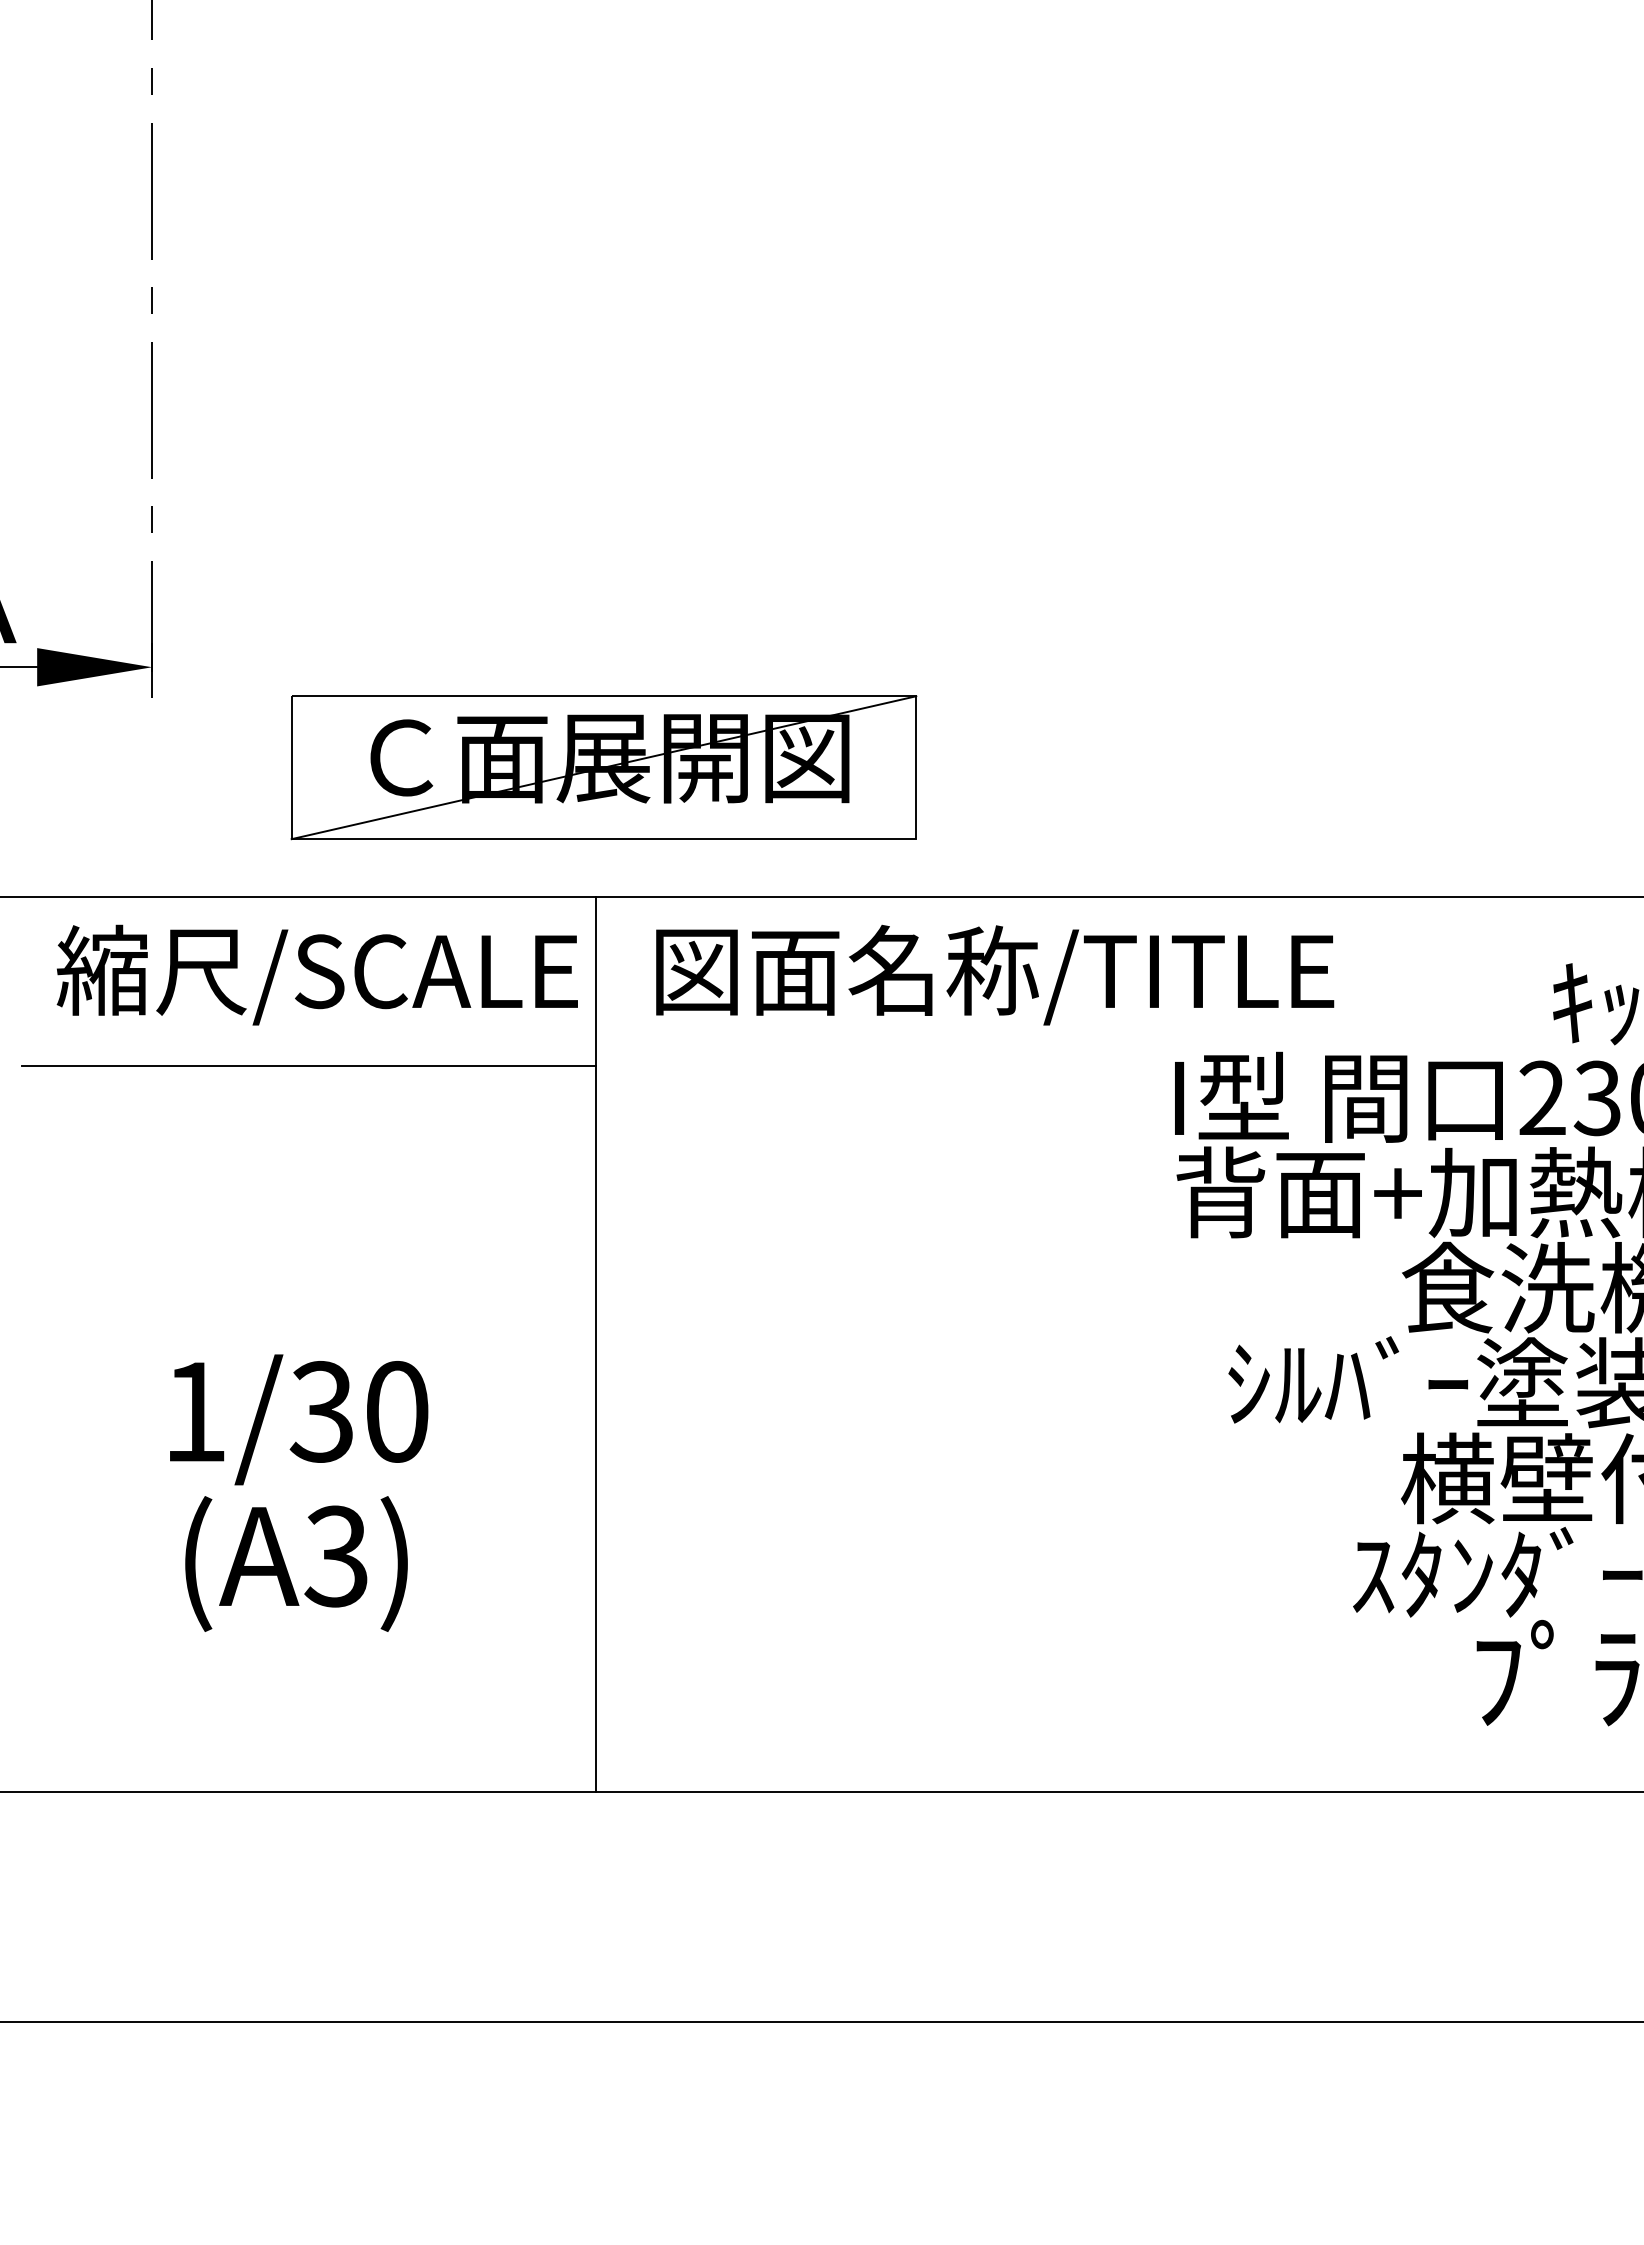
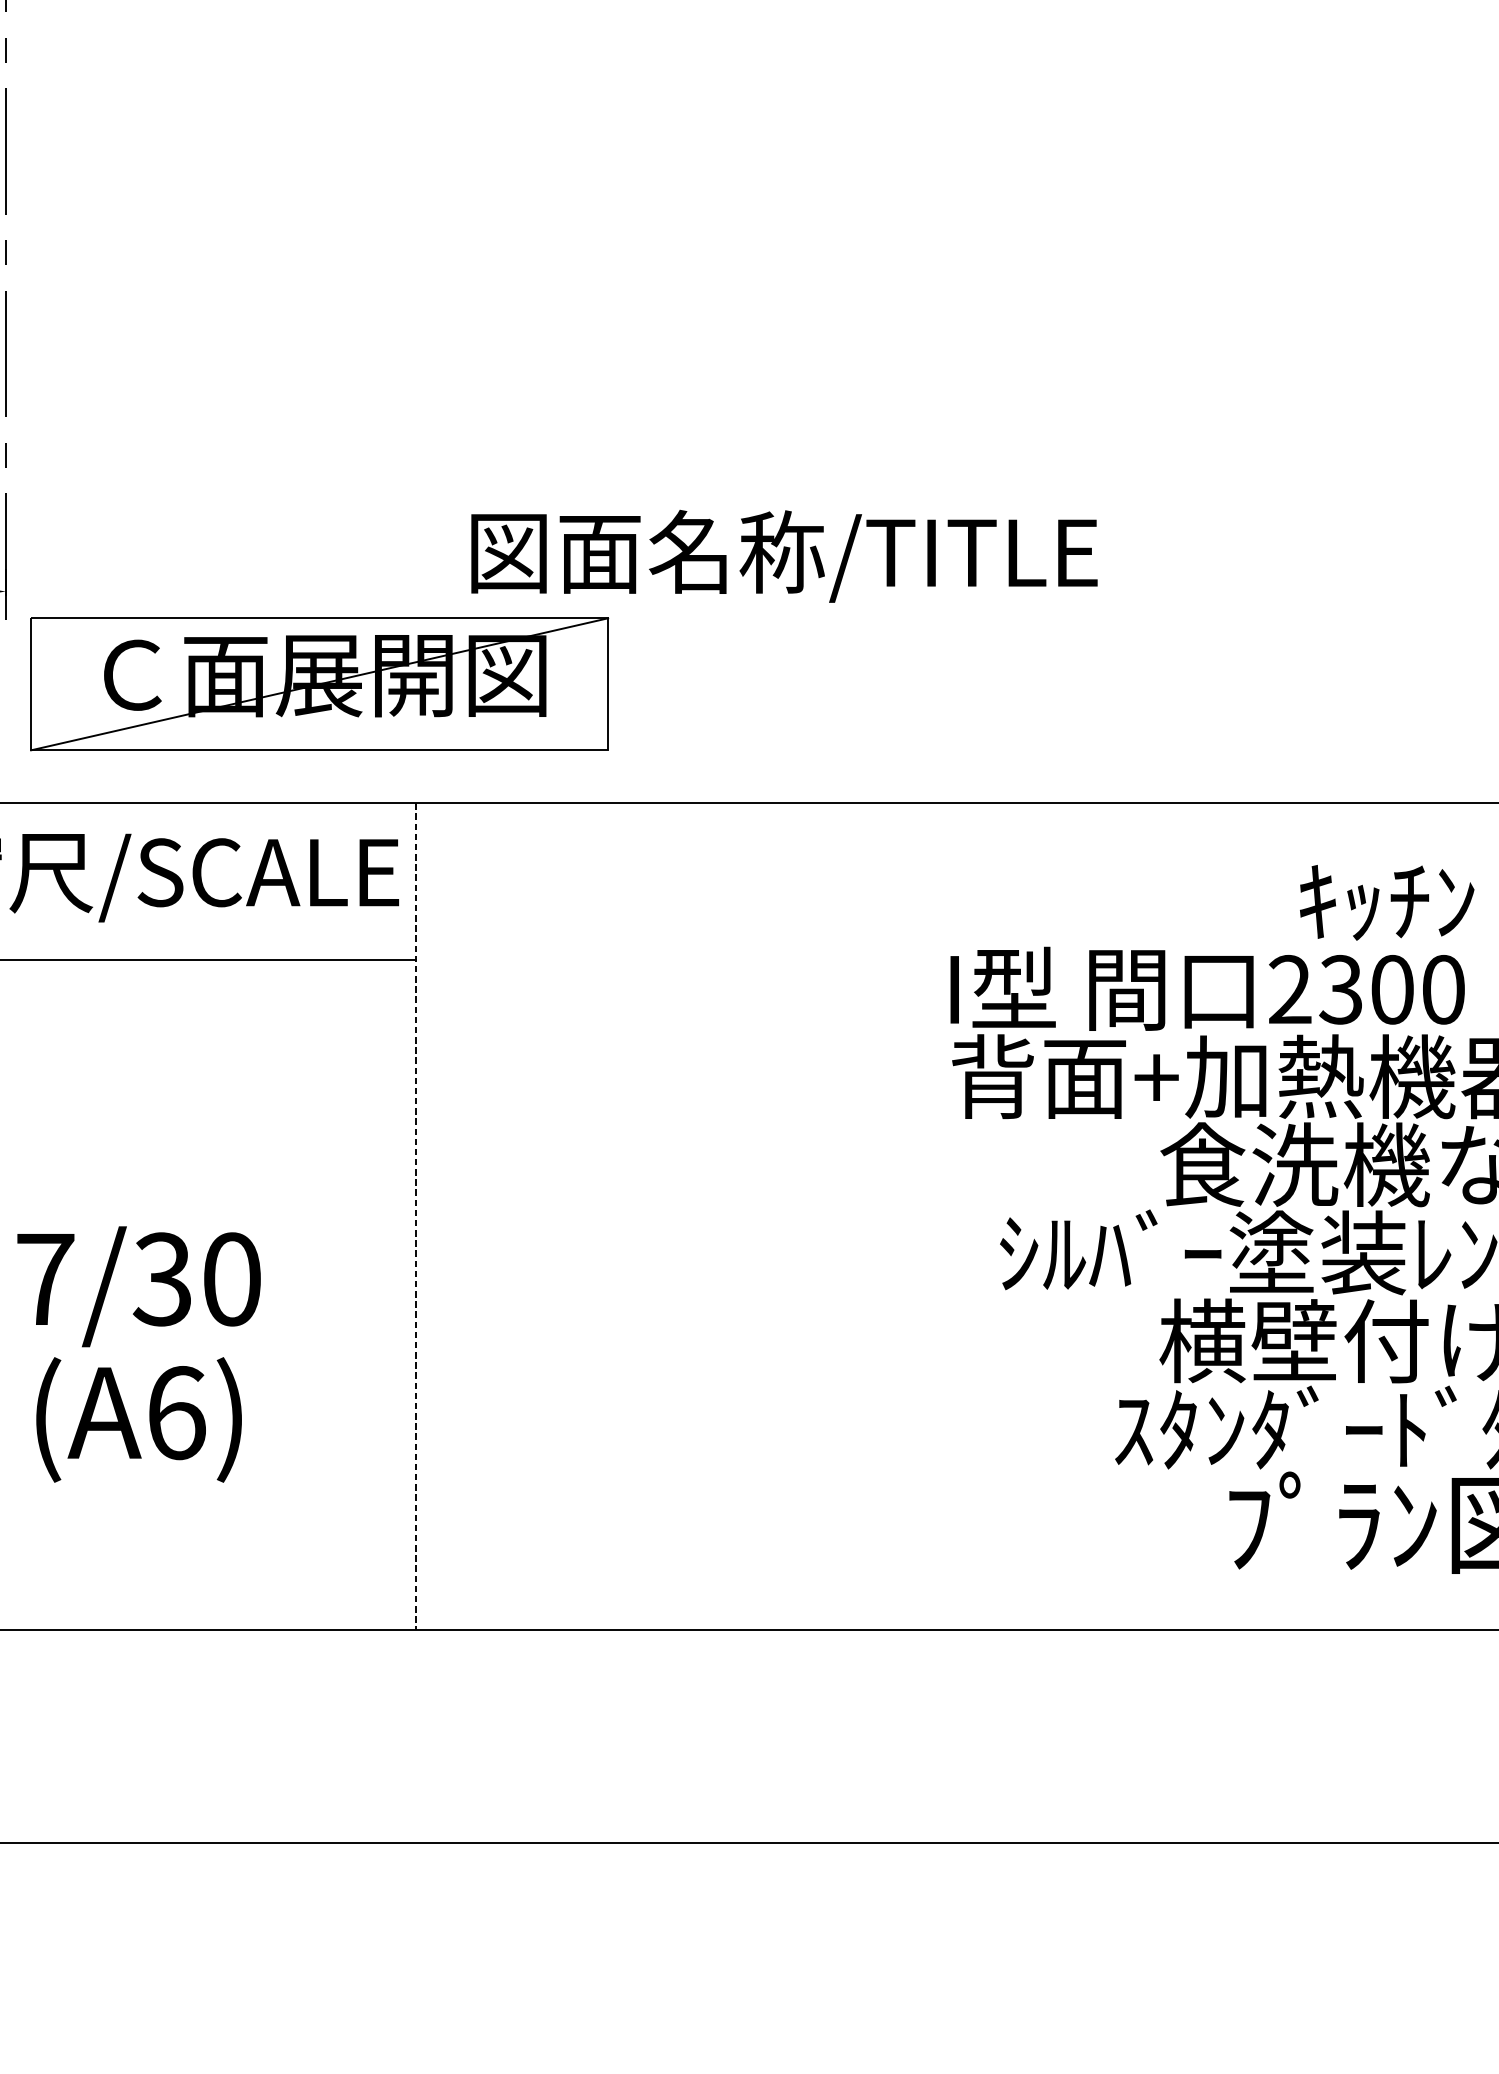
part: (603, 767) -> (319, 684), moved
text: (995, 974) -> (784, 555), moved
line: (596, 1344) -> (416, 1217), solid -> dashed
text: (195, 1411) -> (45, 1279), 1/30 -> 7/30
text: (336, 1556) -> (176, 1412), (A3) -> (A6)

